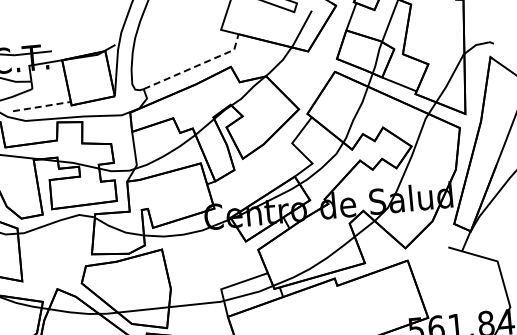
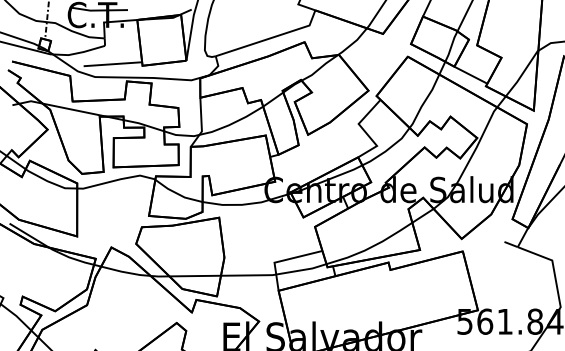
line: (197, 65) -> (271, 37), dashed -> solid
line: (42, 106) -> (113, 64), dashed -> solid

